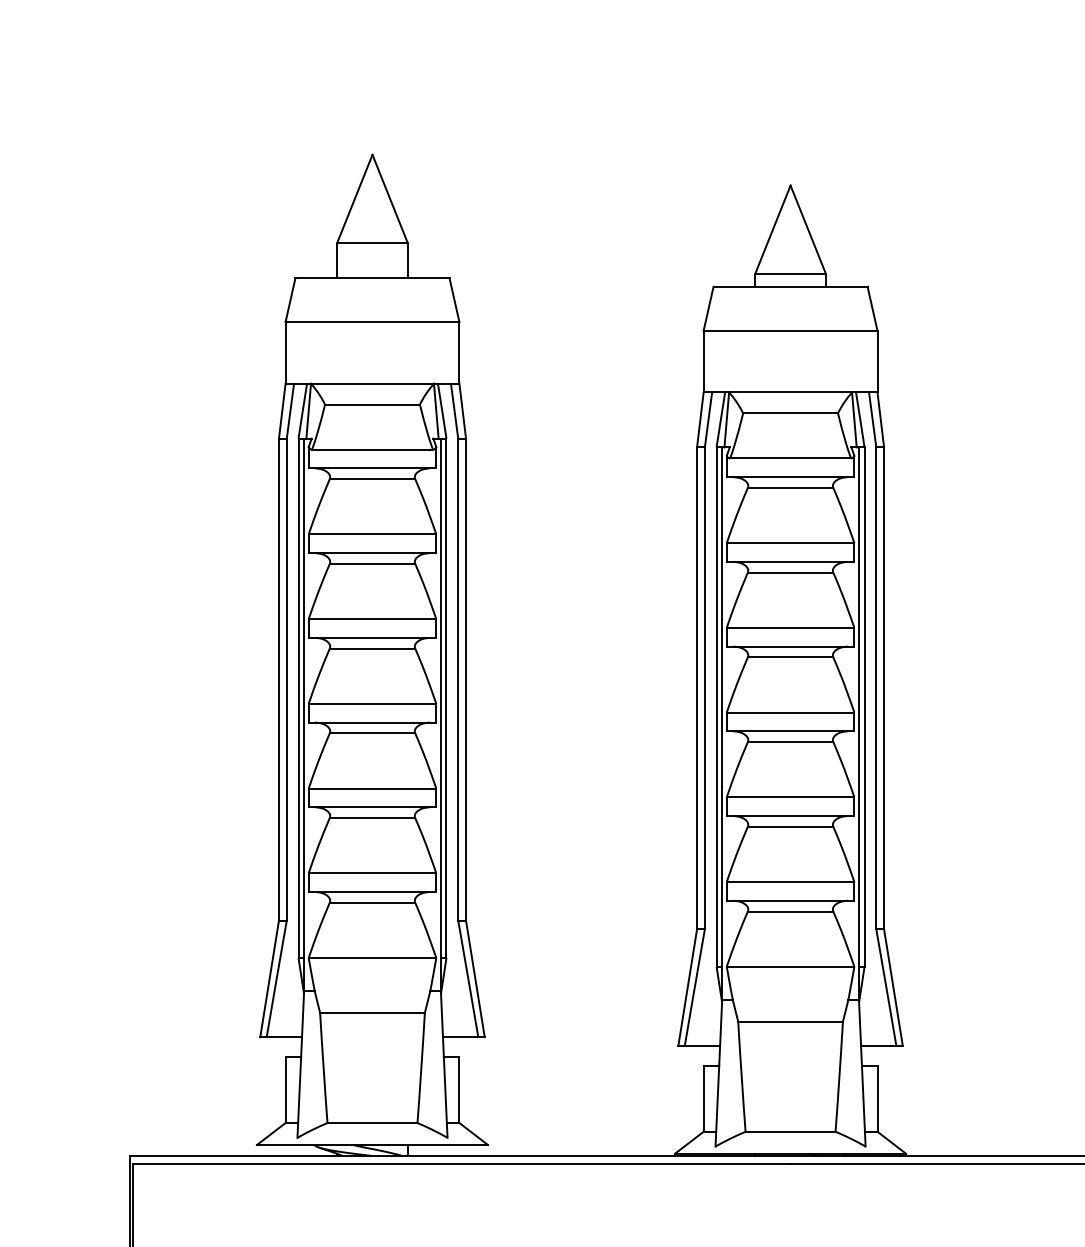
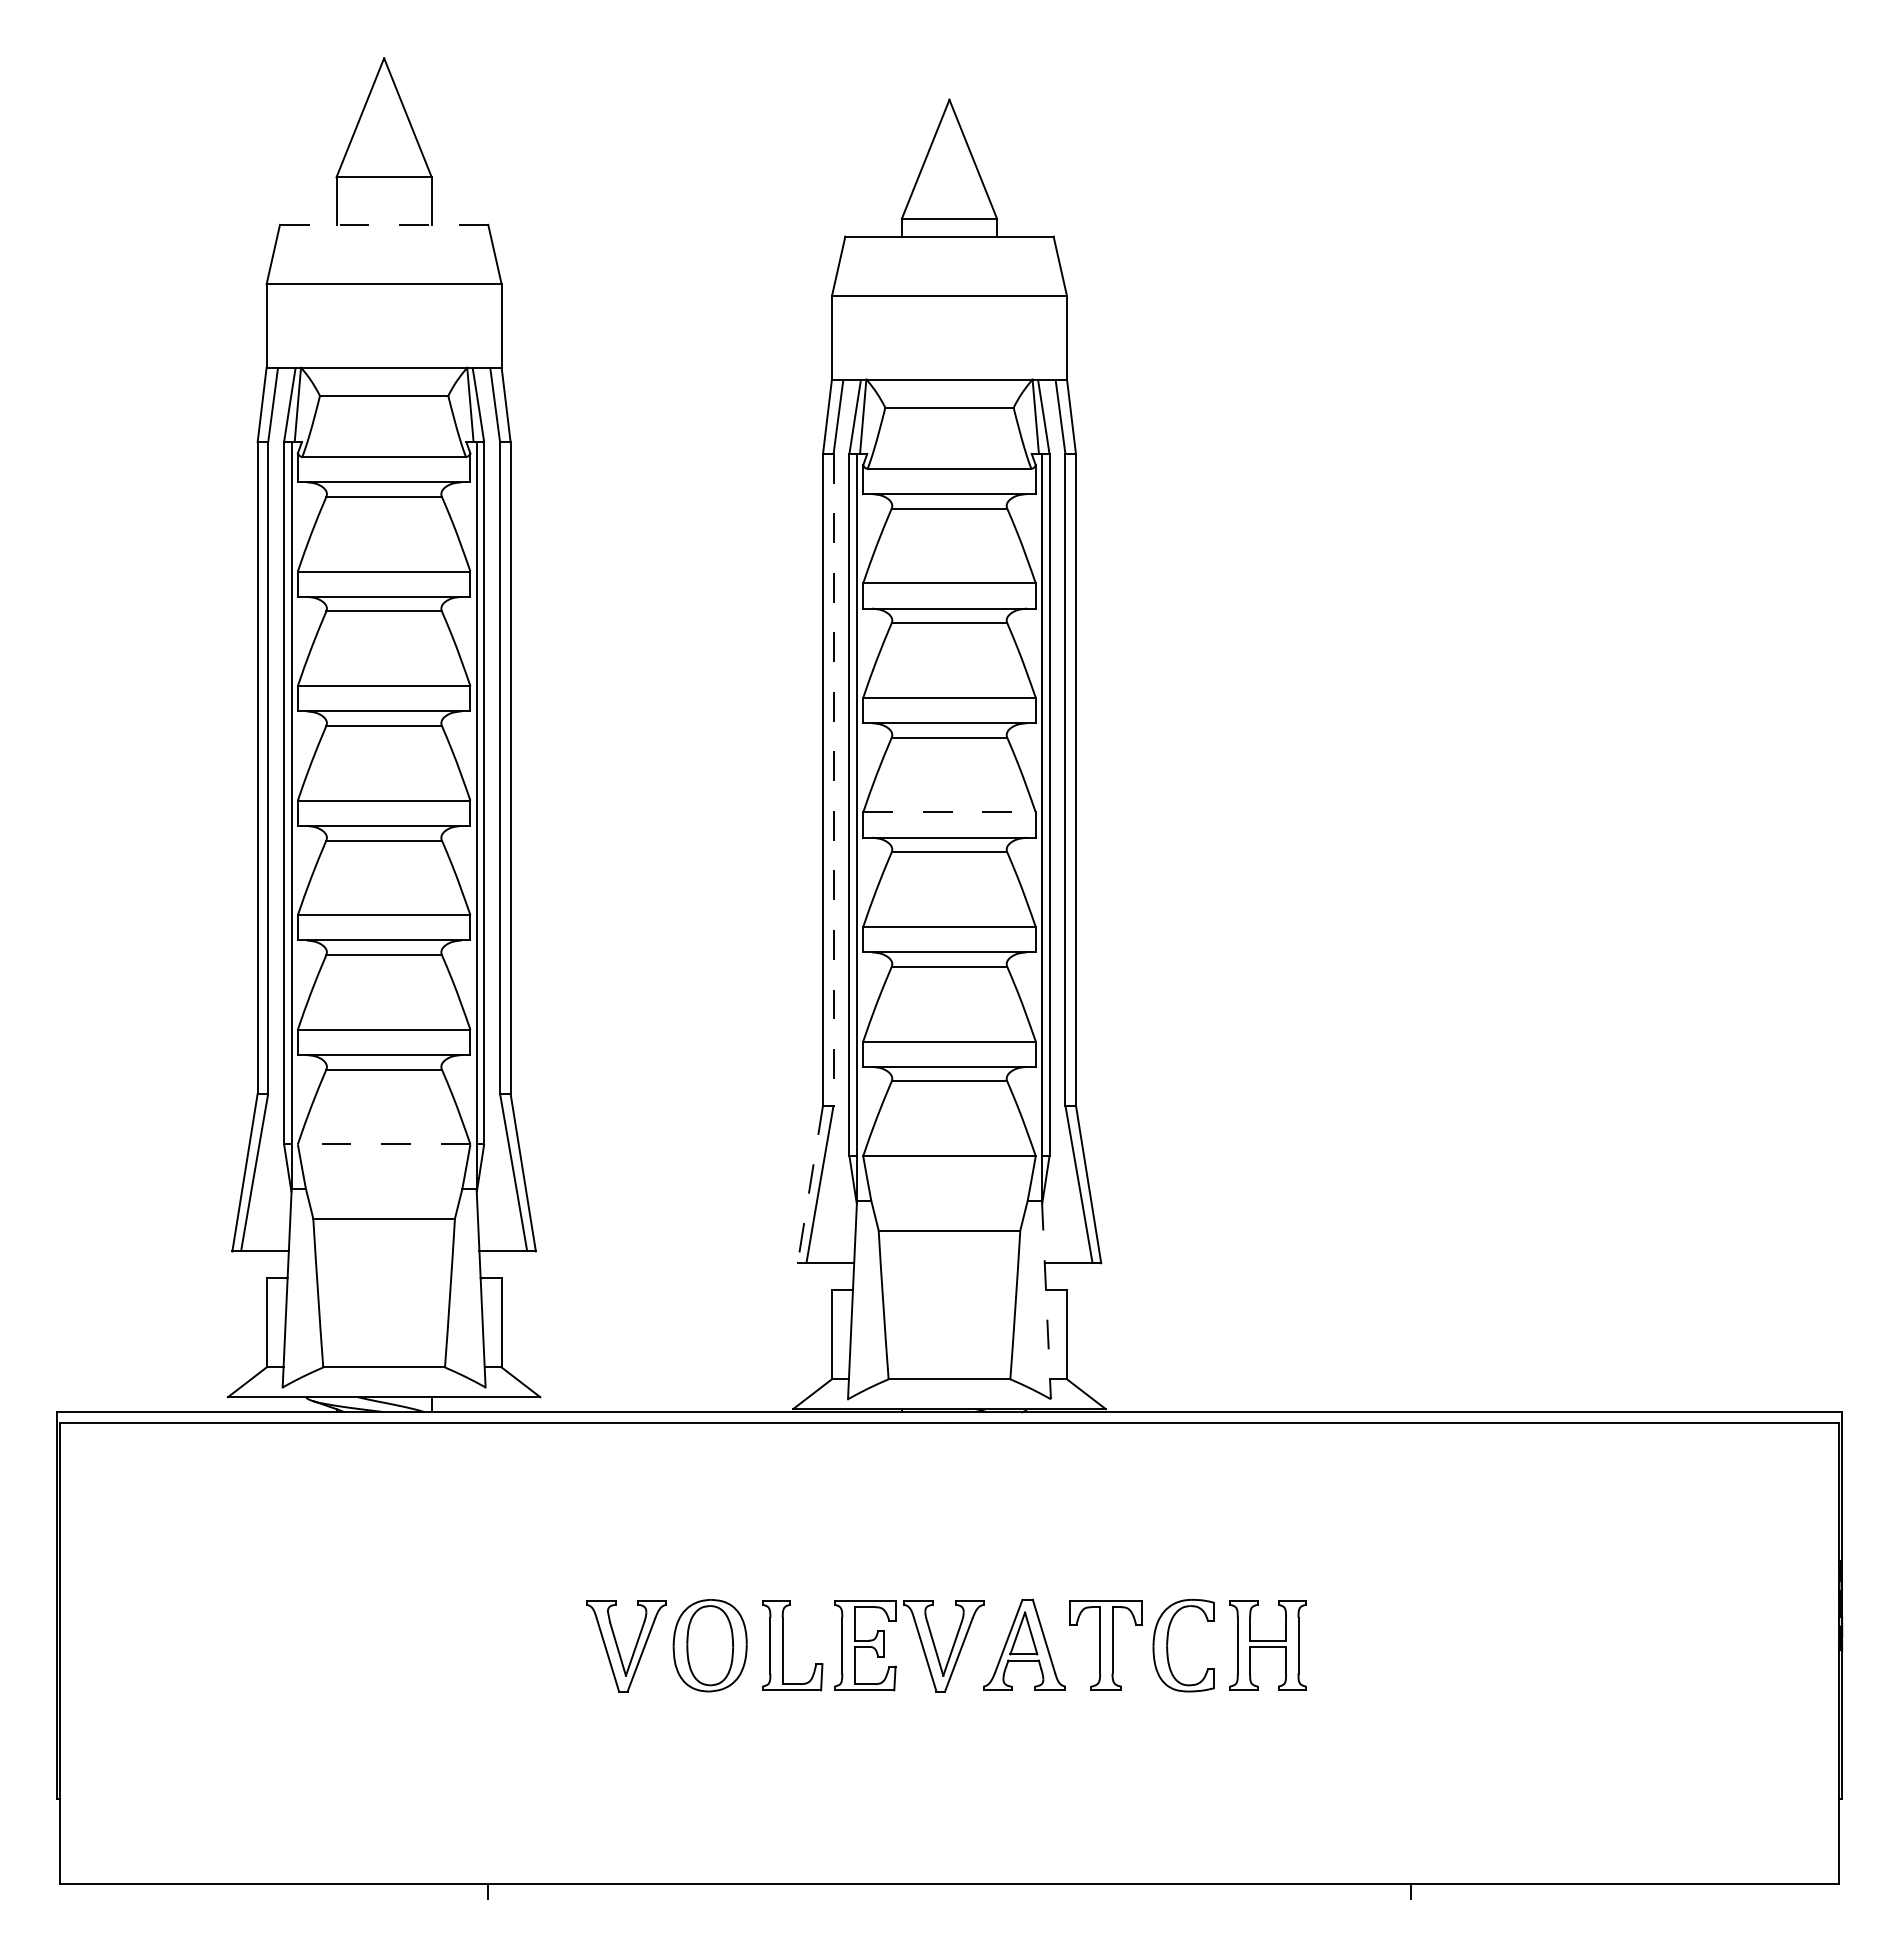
line: (372, 277) -> (383, 224), solid -> dashed
line: (704, 688) -> (833, 779), solid -> dashed
line: (791, 712) -> (950, 812), solid -> dashed
line: (372, 958) -> (383, 1144), solid -> dashed
line: (687, 987) -> (810, 1184), solid -> dashed
line: (862, 1073) -> (1046, 1300), solid -> dashed

